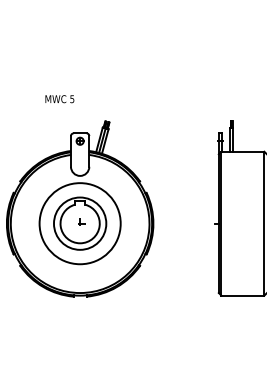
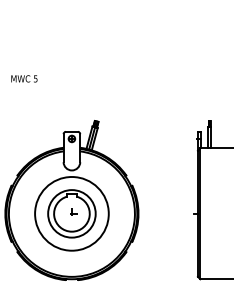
text: (59, 99) -> (24, 79), moved

